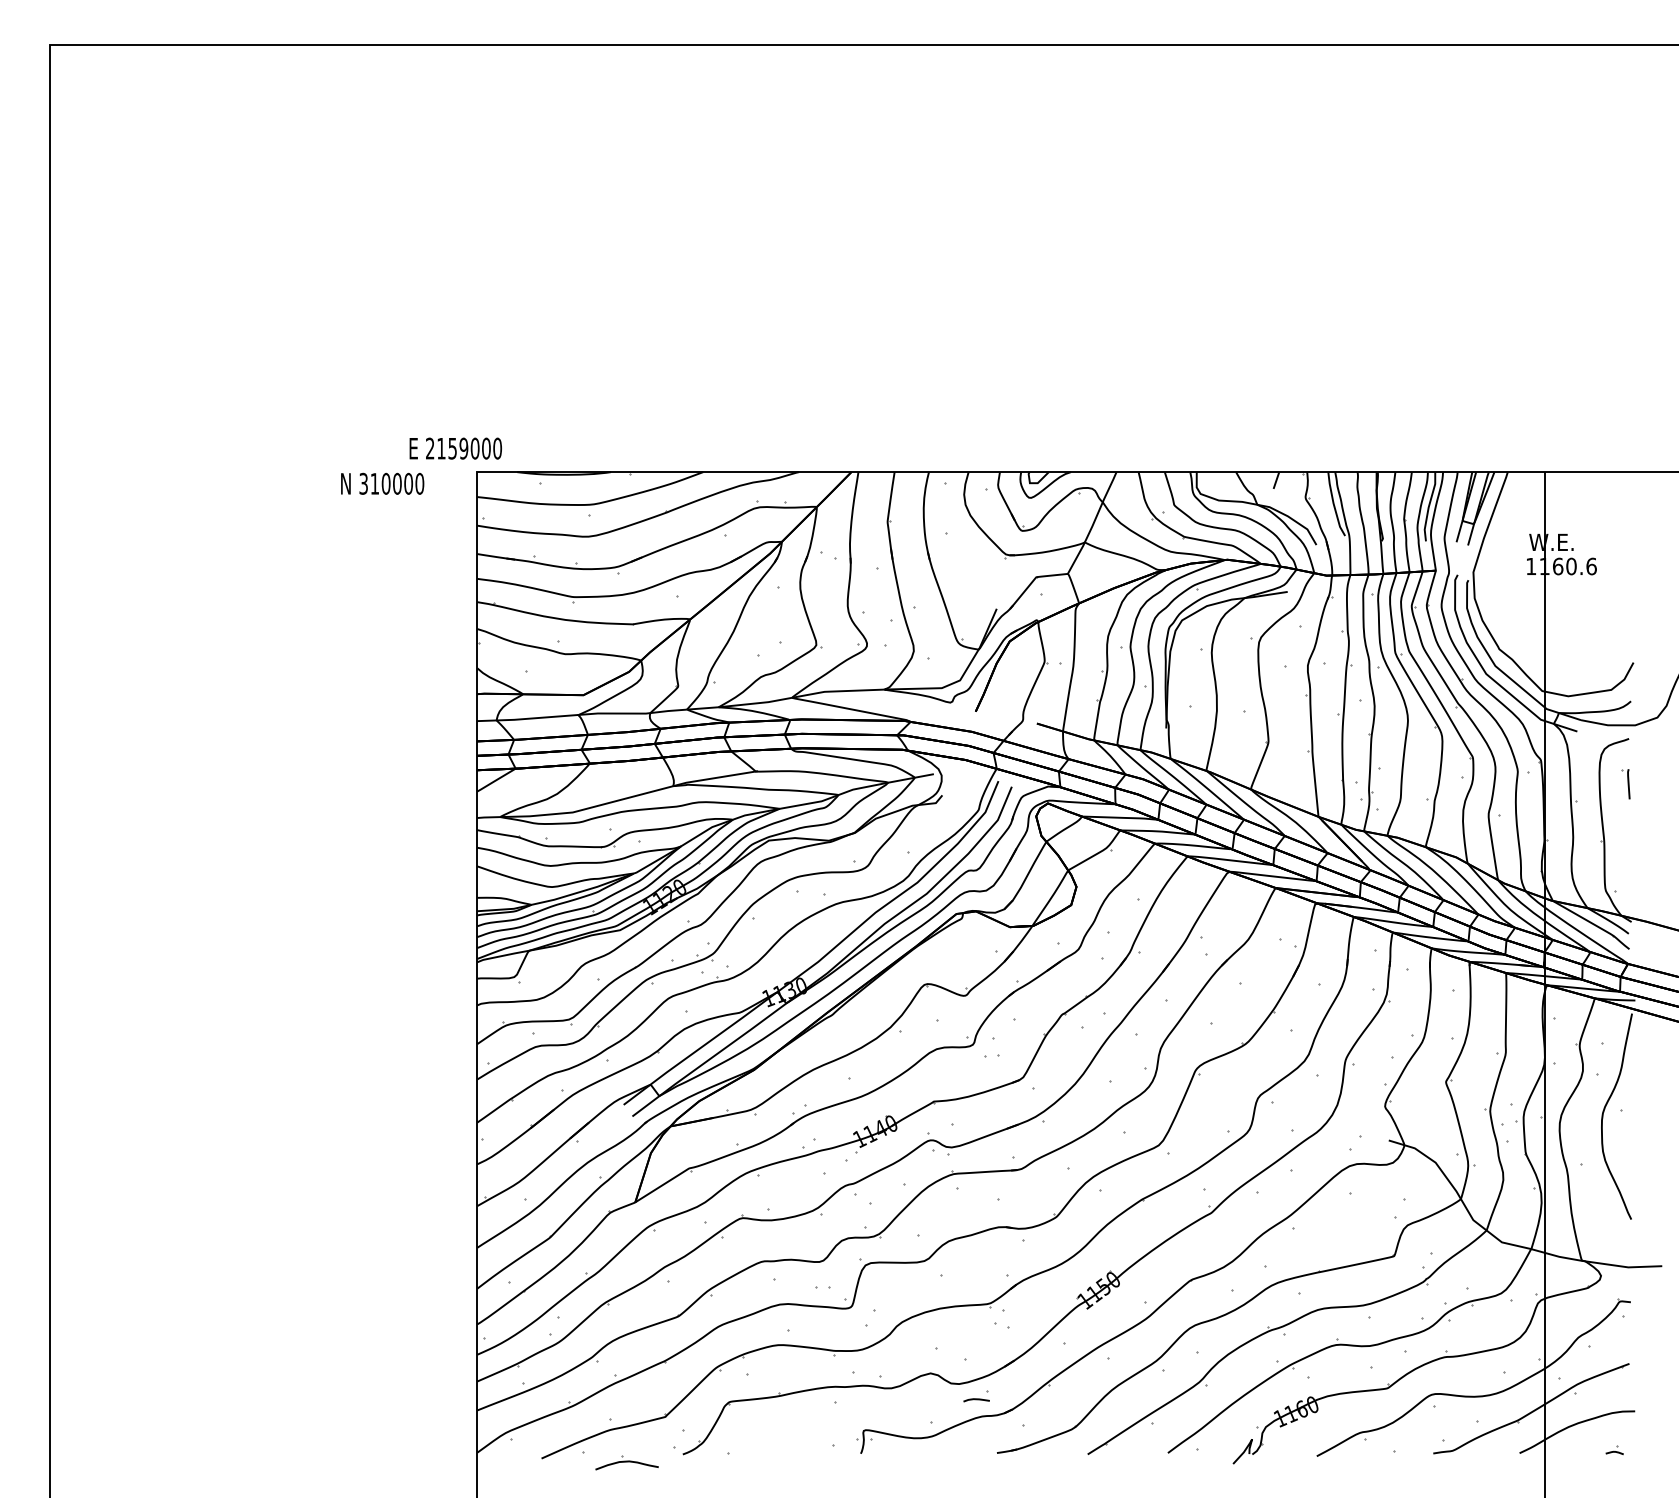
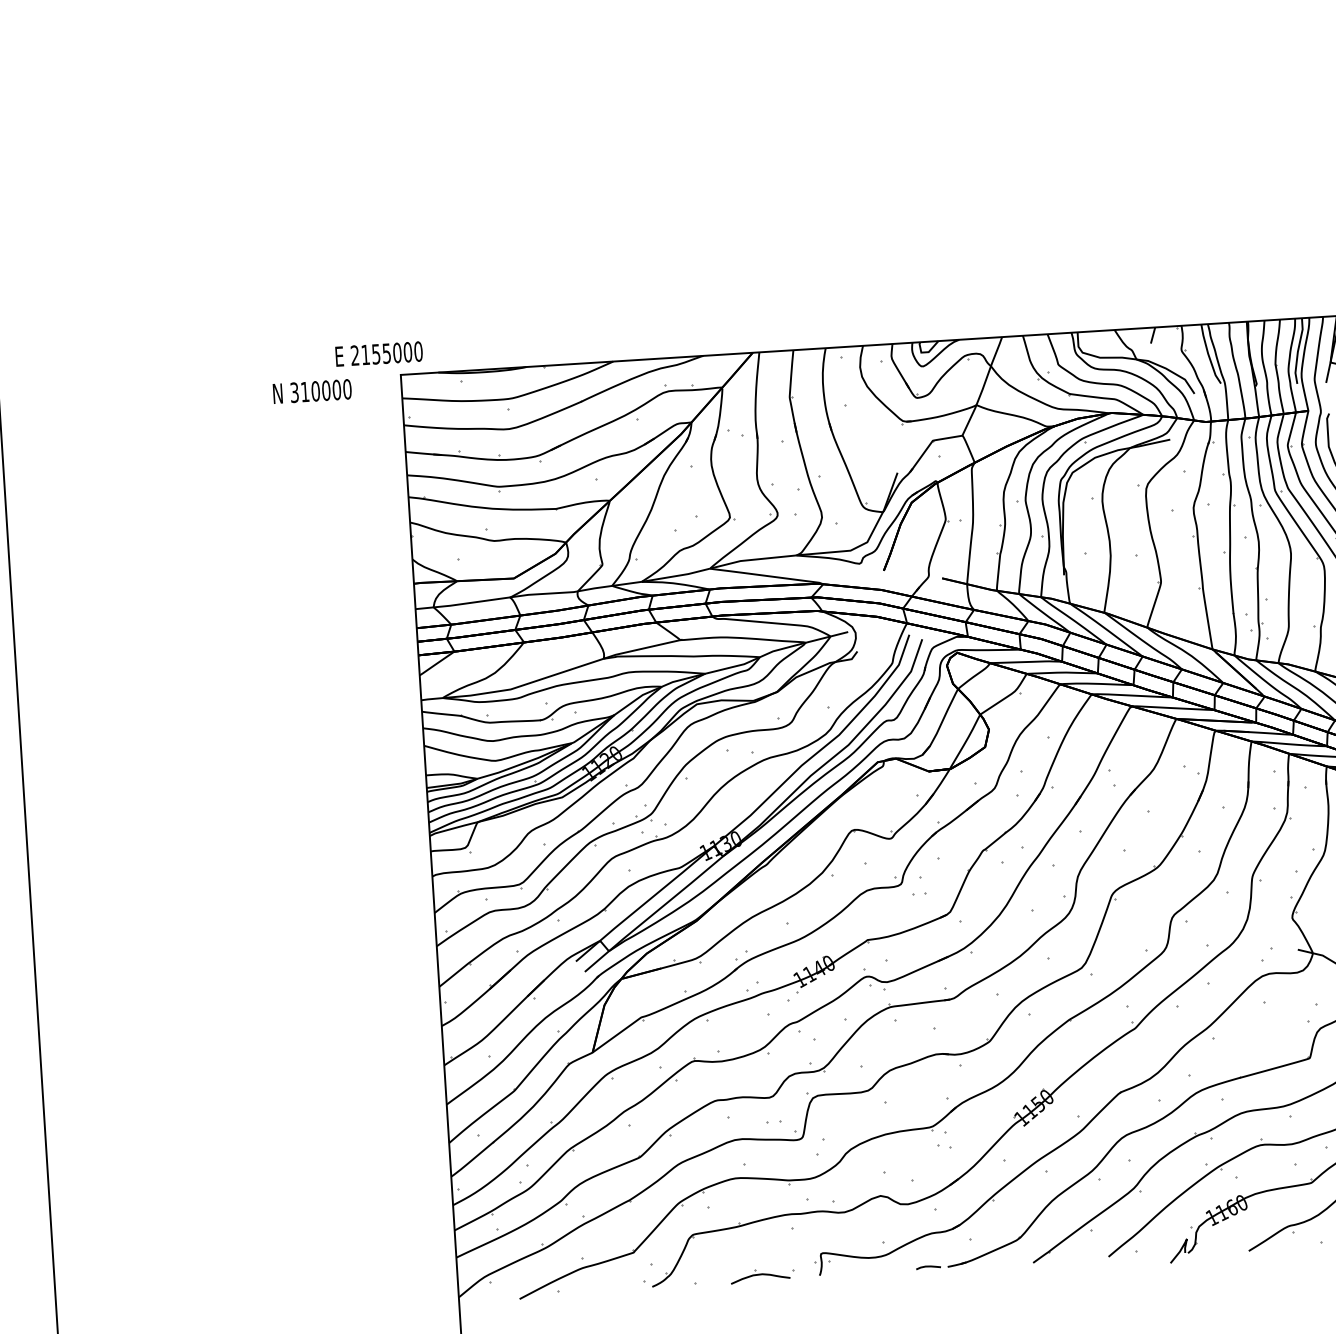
text: (463, 448) -> (386, 353), 2159000 -> 2155000
curve: (976, 1400) -> (928, 1267), moved
part: (626, 1462) -> (759, 1275), moved

